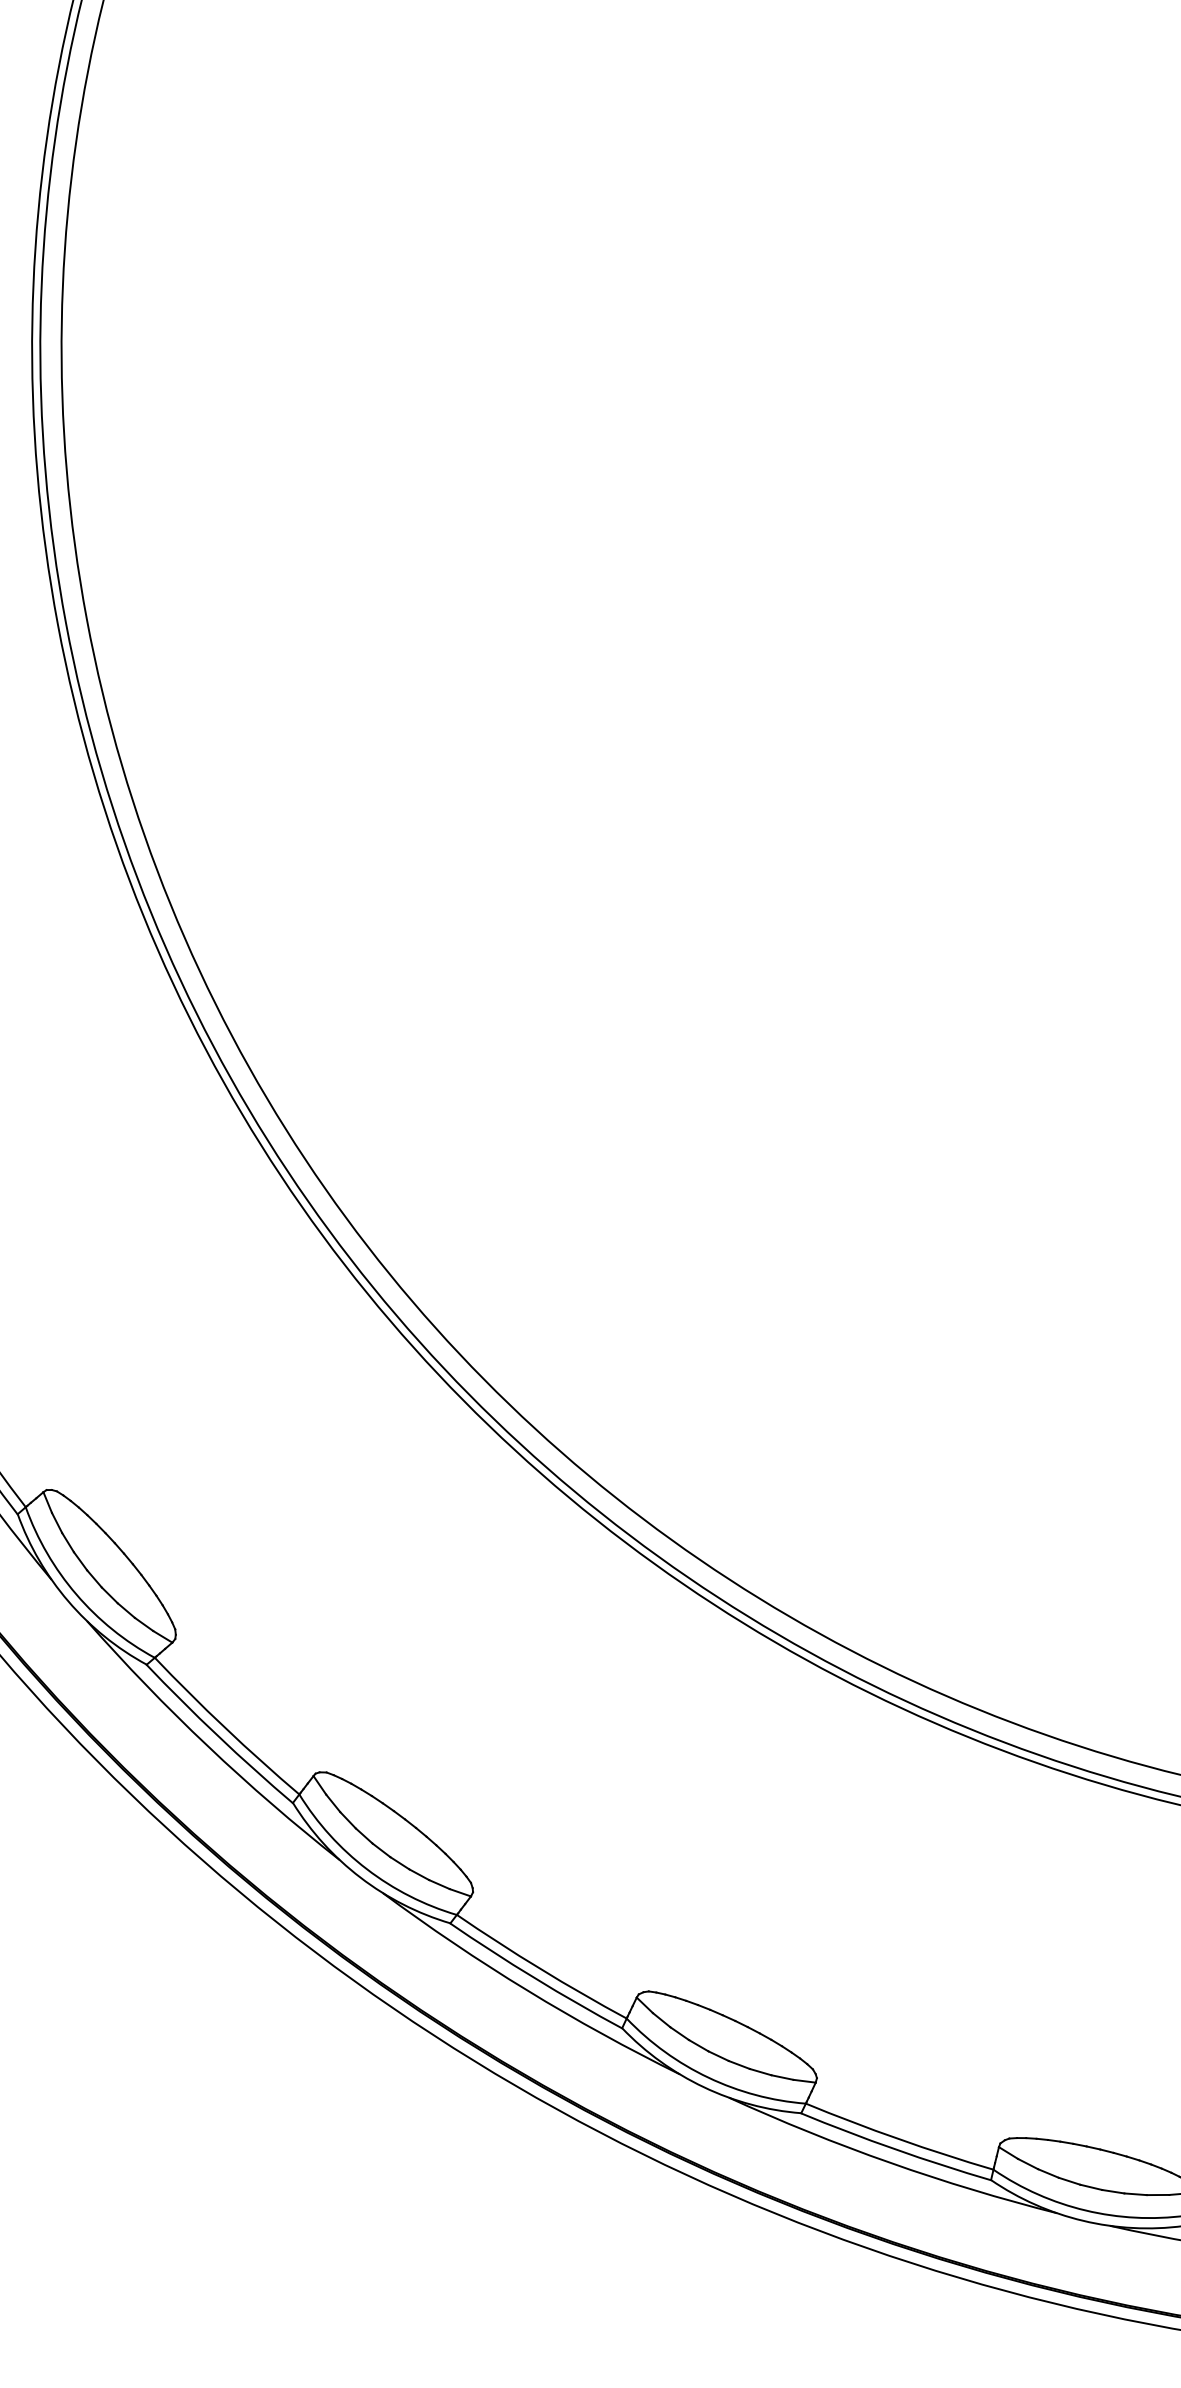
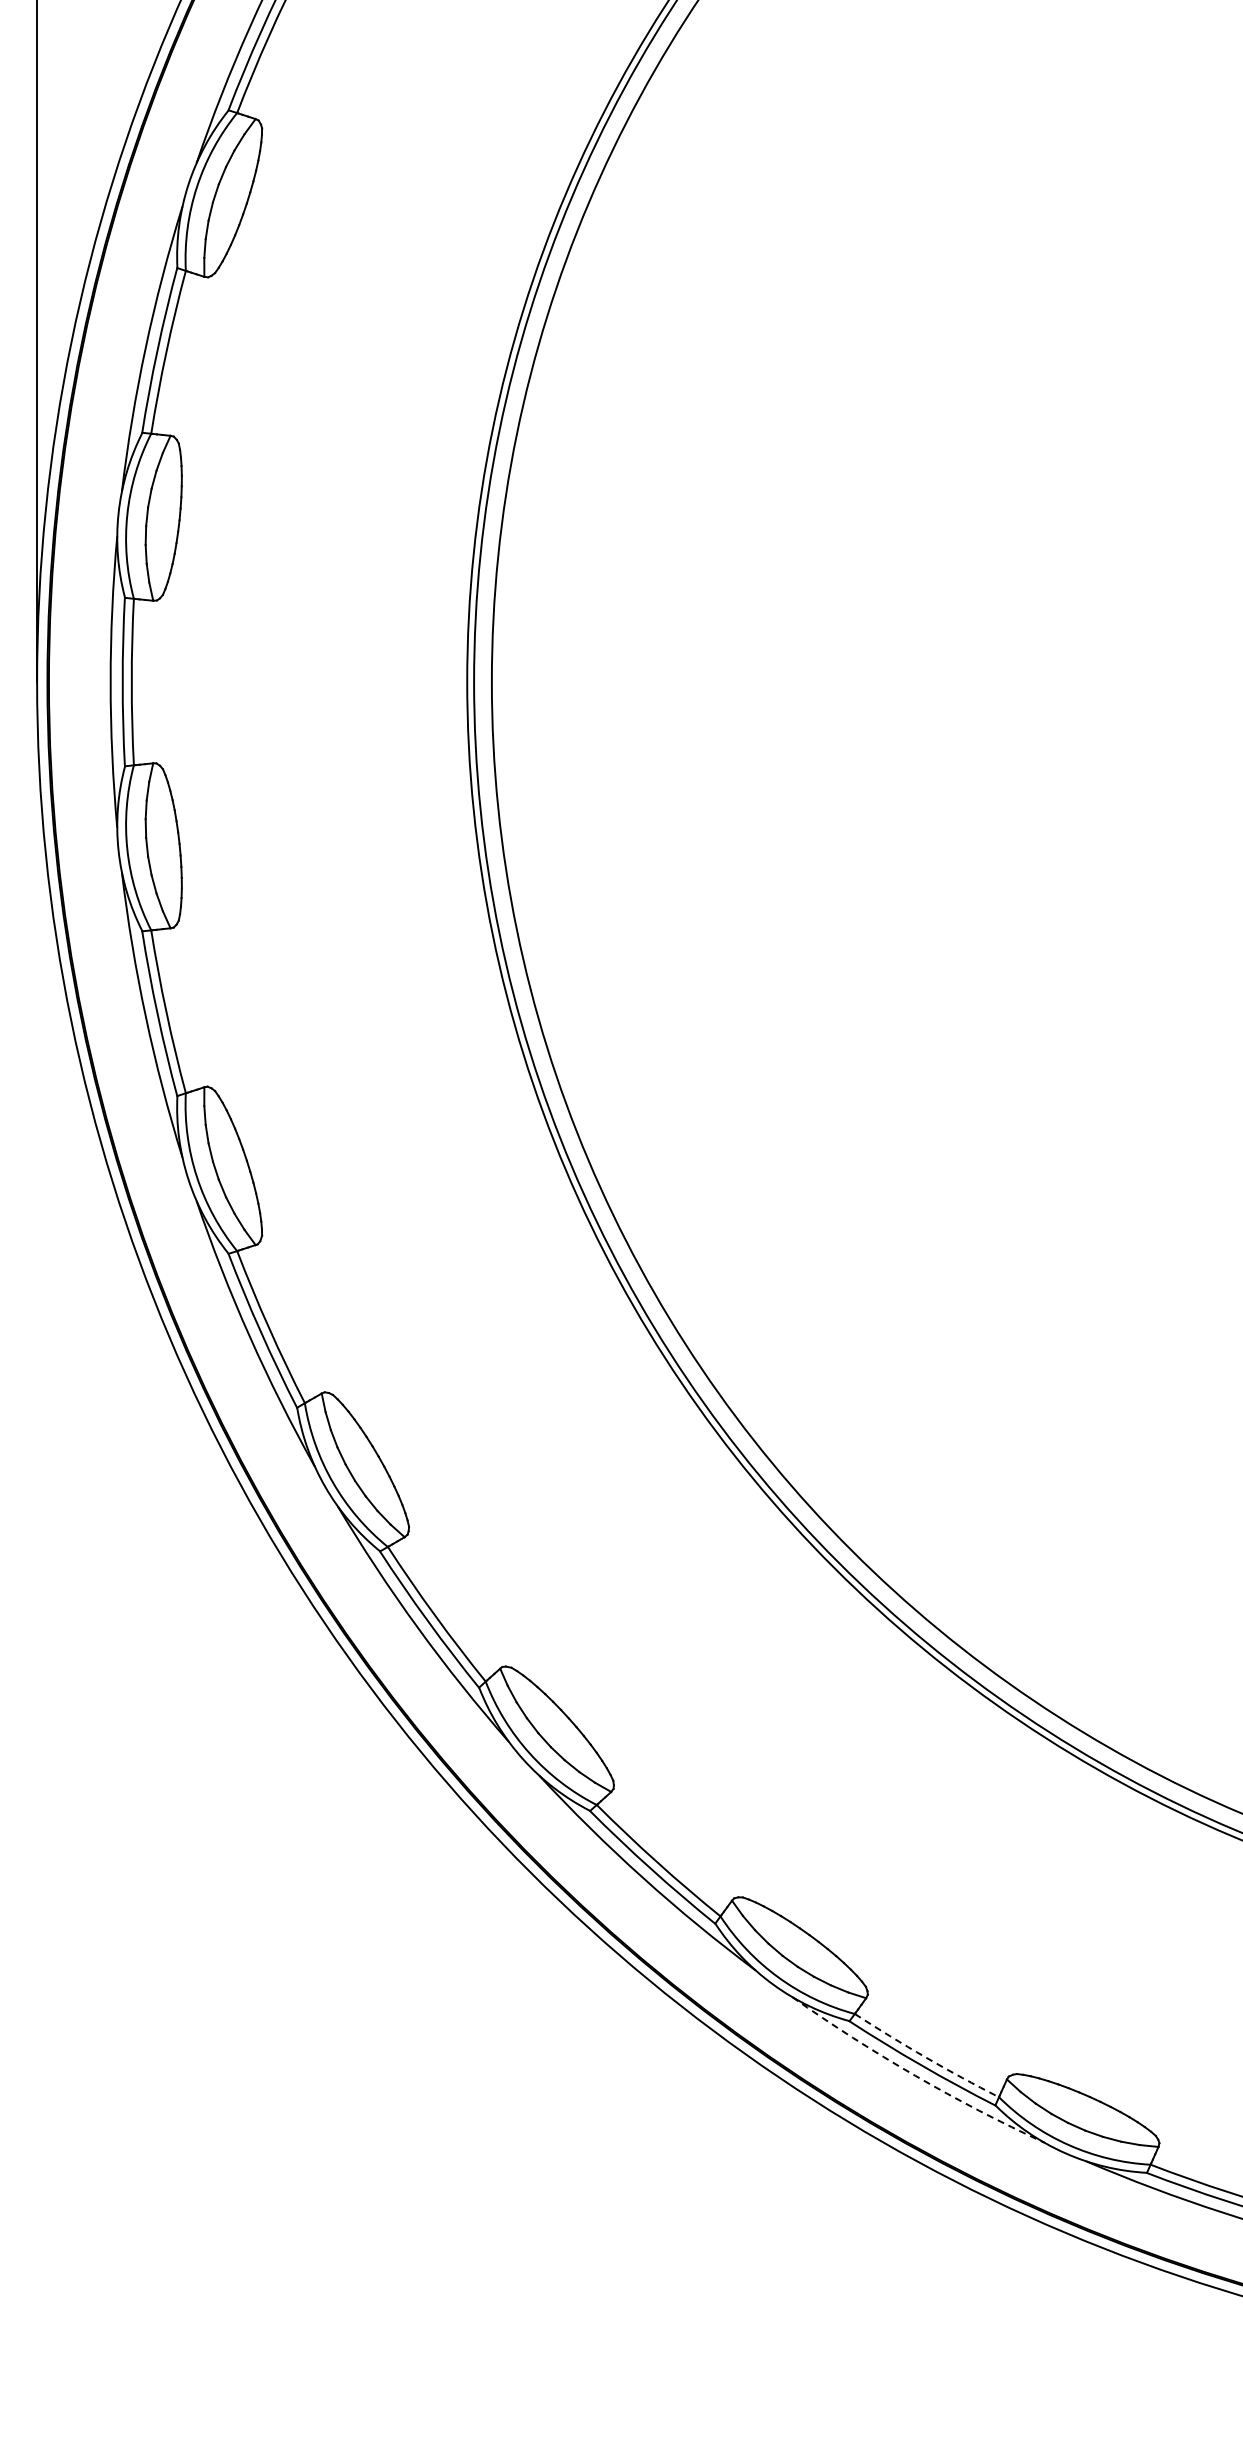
arc: (898, 2139) -> (925, 2057), solid -> dashed
arc: (890, 2162) -> (915, 2075), solid -> dashed

